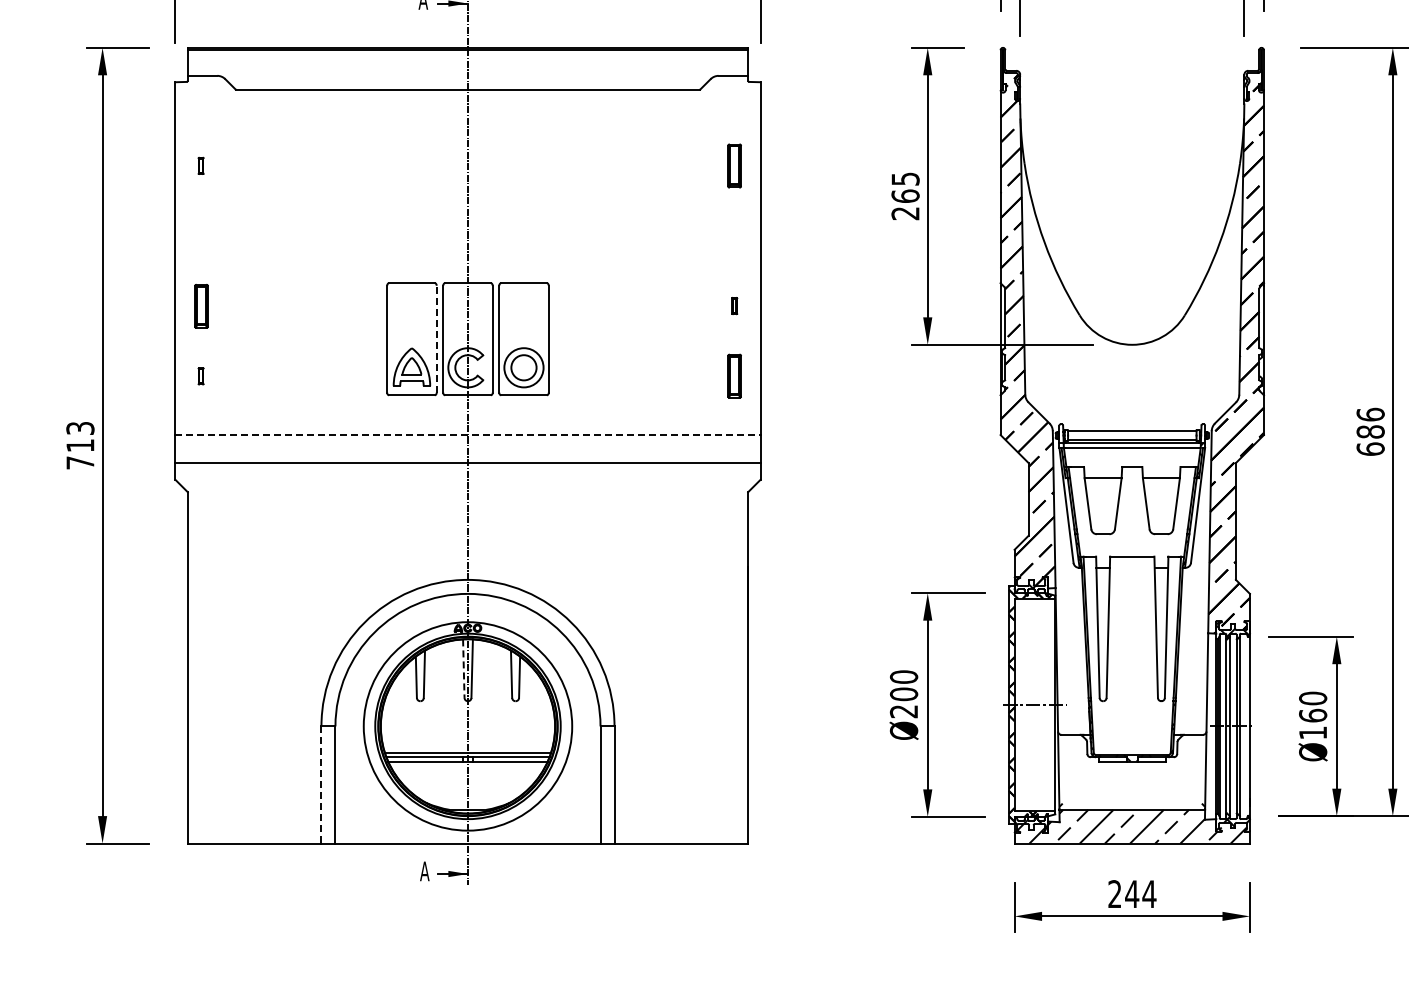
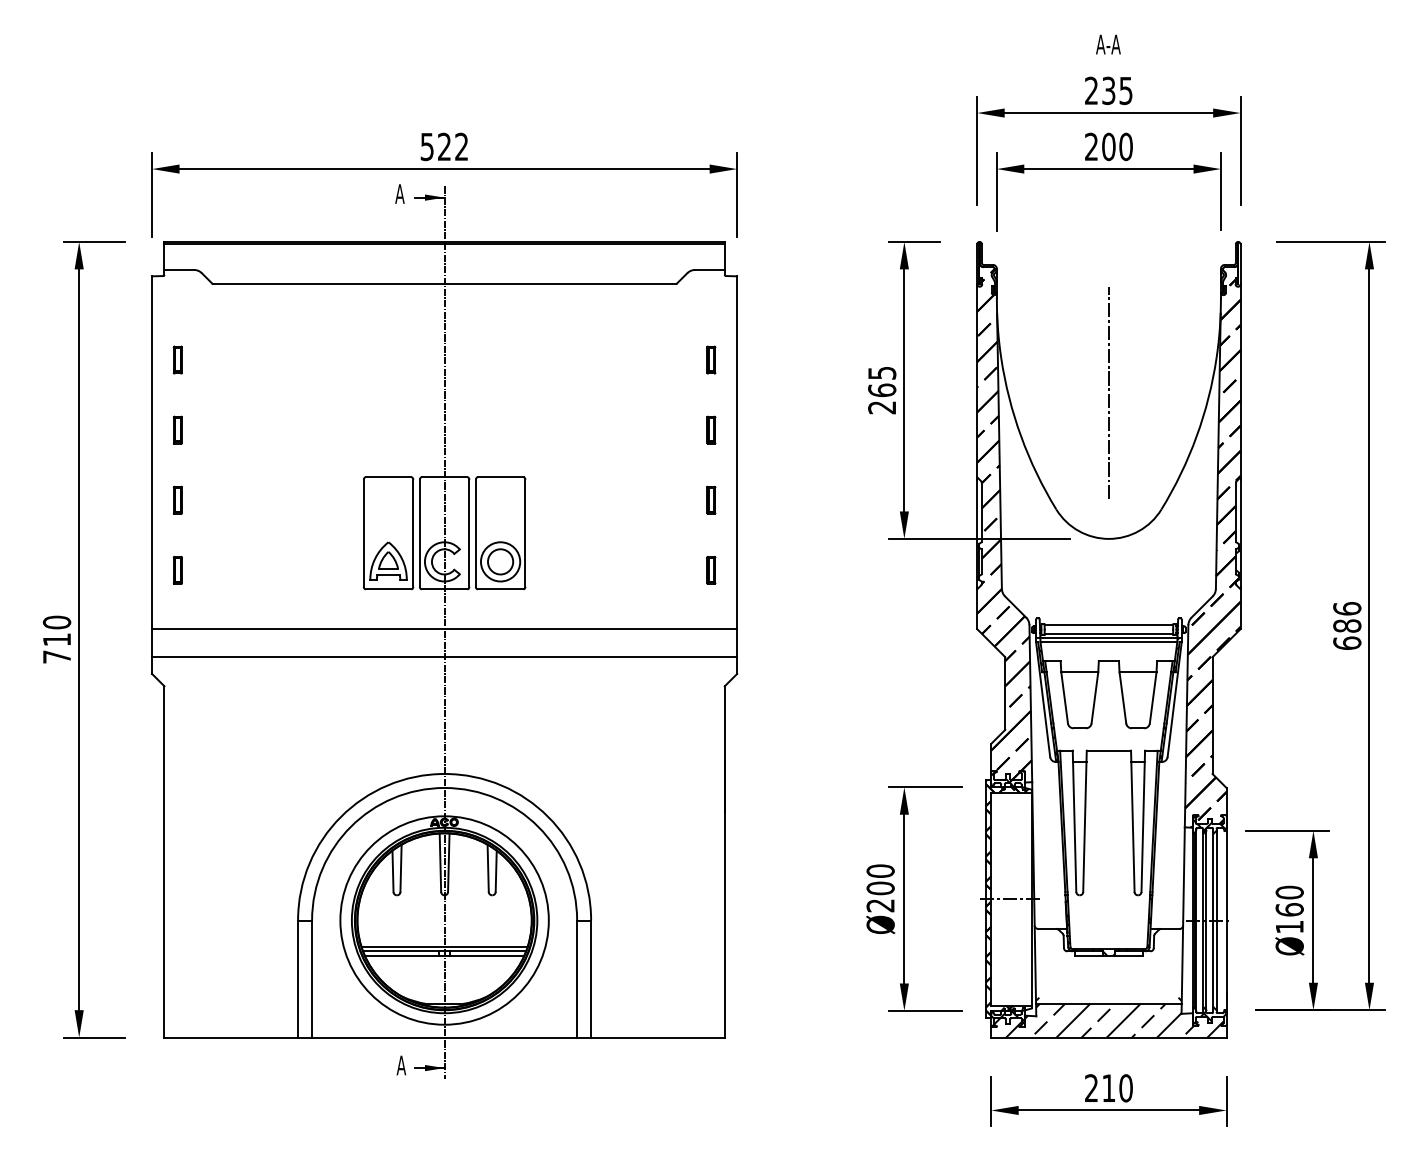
part: (200, 165) -> (177, 359), size x1.67
part: (734, 165) -> (711, 359), size x0.62
line: (1131, 199) -> (1108, 393), added
part: (200, 235) -> (177, 429), added
part: (734, 235) -> (711, 429), added
part: (200, 305) -> (177, 499), size x0.62
part: (734, 305) -> (711, 499), size x1.67
line: (436, 338) -> (413, 532), dashed -> solid
part: (200, 376) -> (177, 570), size x1.67
part: (734, 376) -> (711, 570), size x0.62
text: (79, 428) -> (56, 622), 713 -> 710
line: (467, 435) -> (444, 629), dashed -> solid
line: (463, 669) -> (440, 863), dashed -> solid
line: (321, 785) -> (298, 979), dashed -> solid
text: (1140, 894) -> (1117, 1088), 244 -> 210

